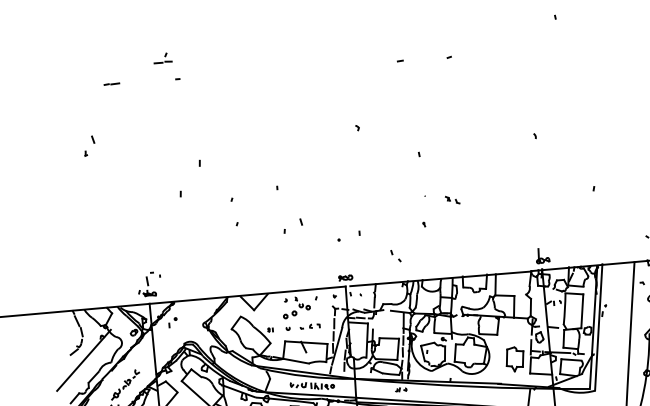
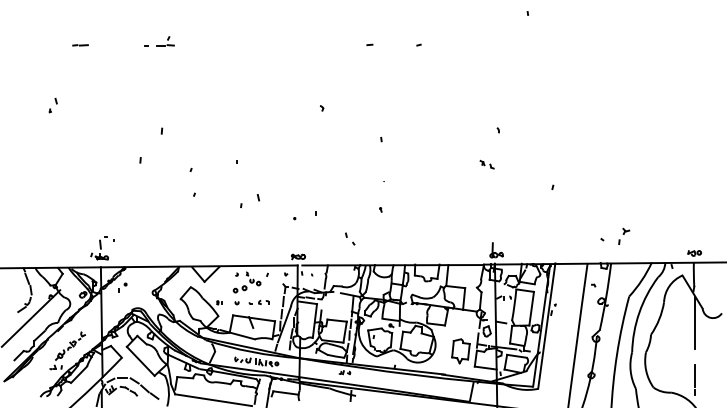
part: (162, 58) -> (165, 41), moved
part: (88, 146) -> (52, 105), size x0.71
part: (452, 199) -> (486, 164), moved

